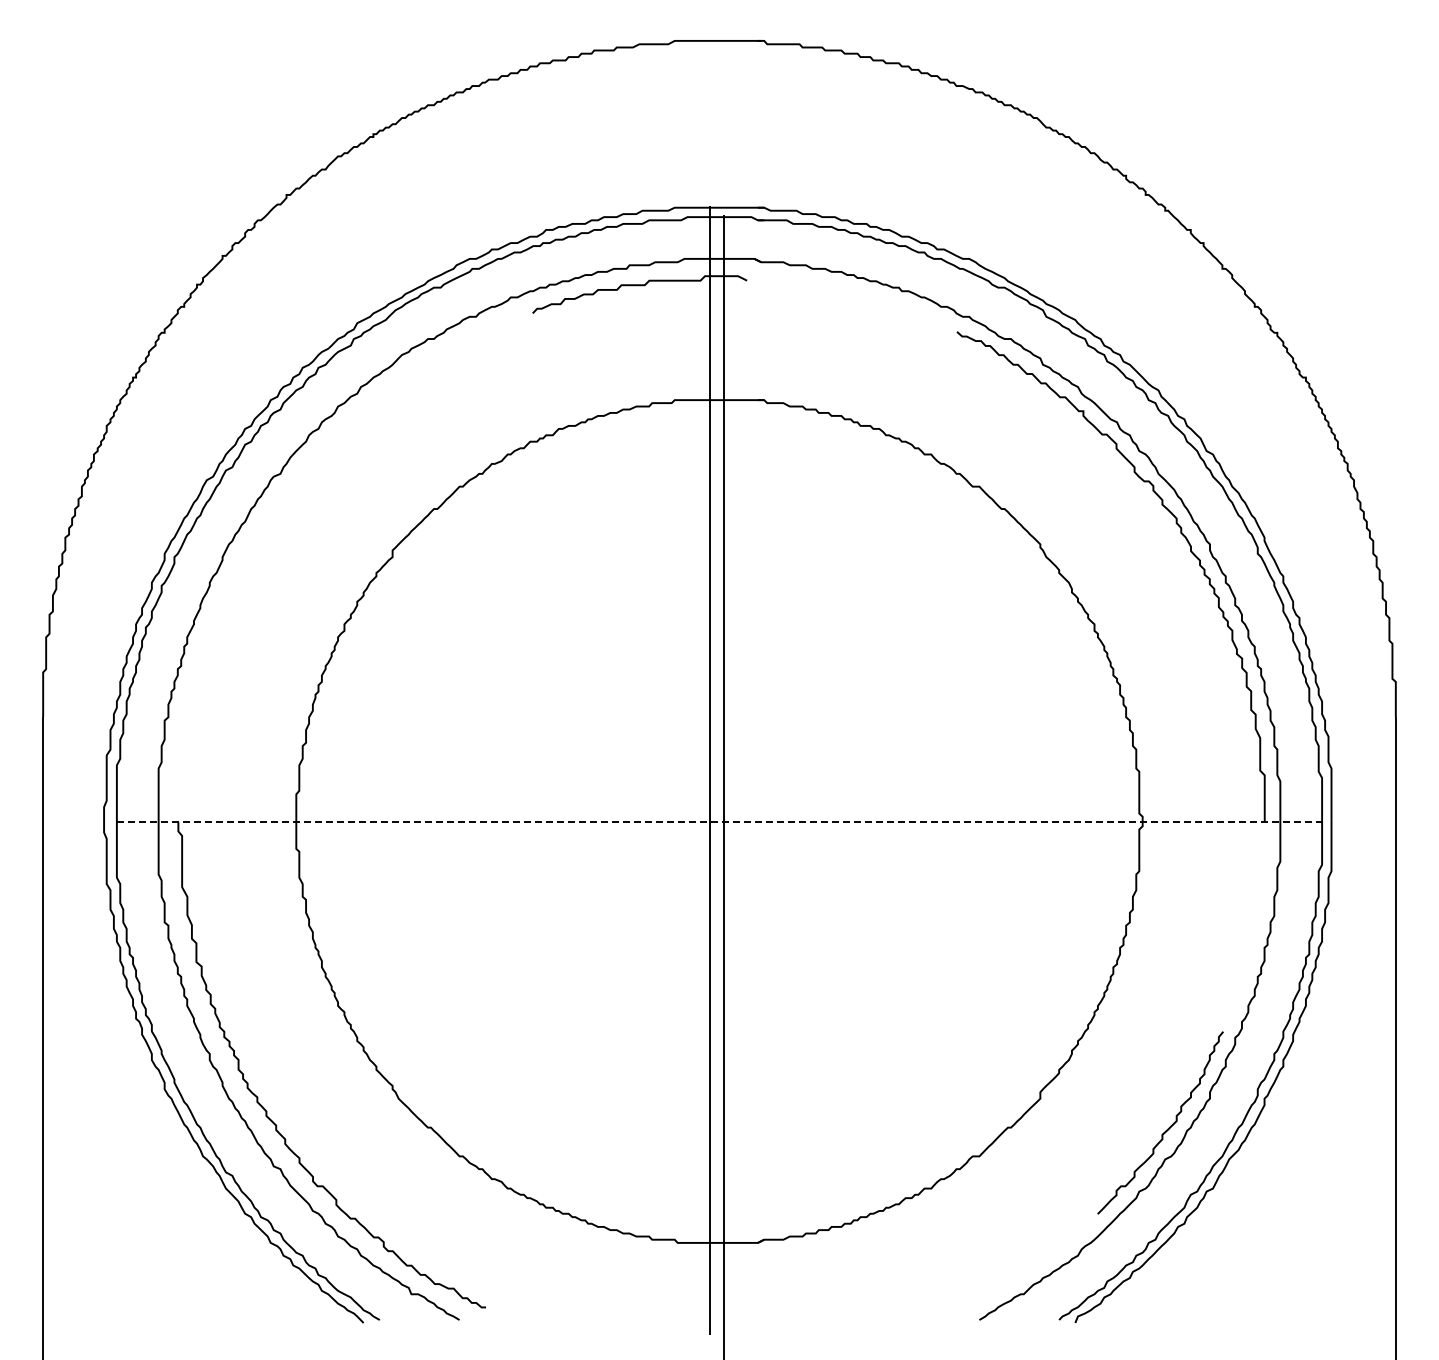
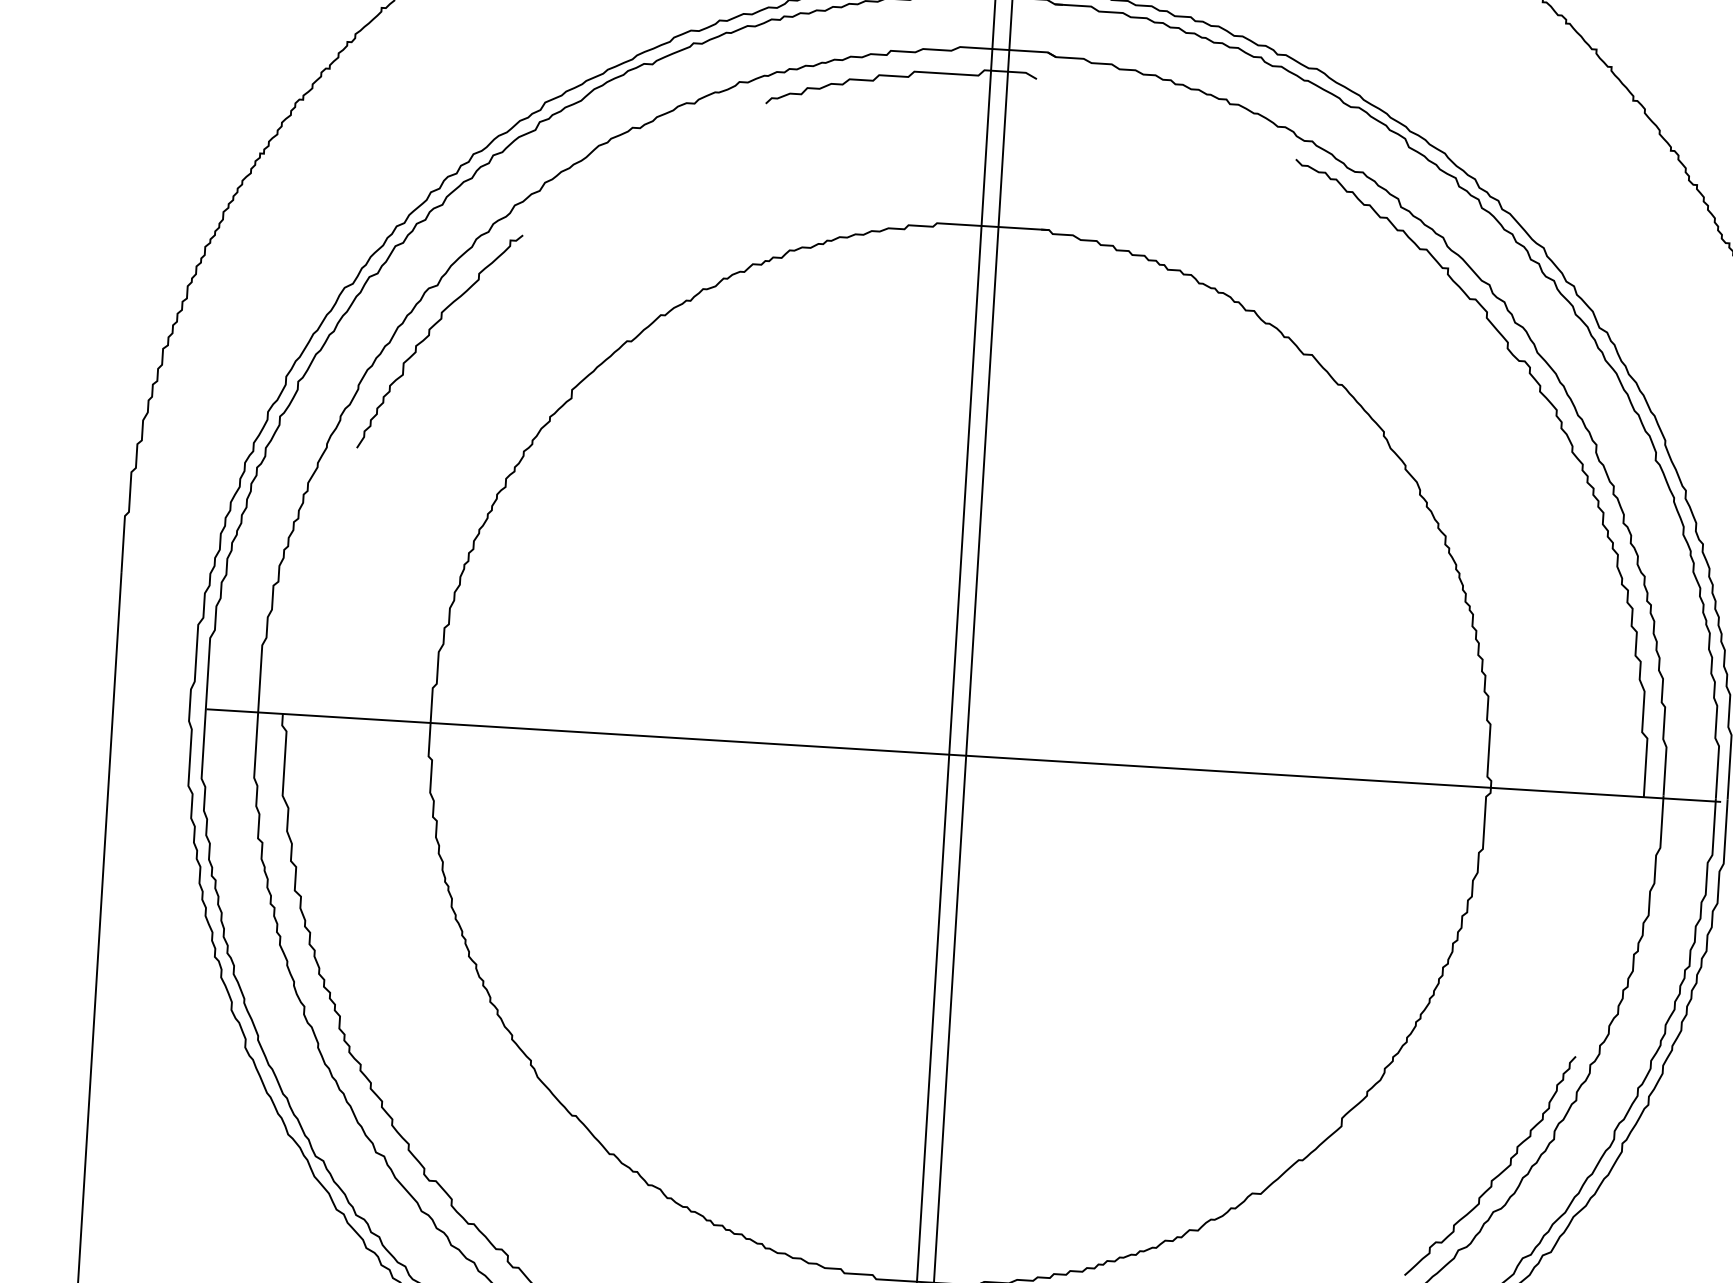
curve: (276, 515) -> (429, 337), added
line: (722, 822) -> (964, 756), dashed -> solid

